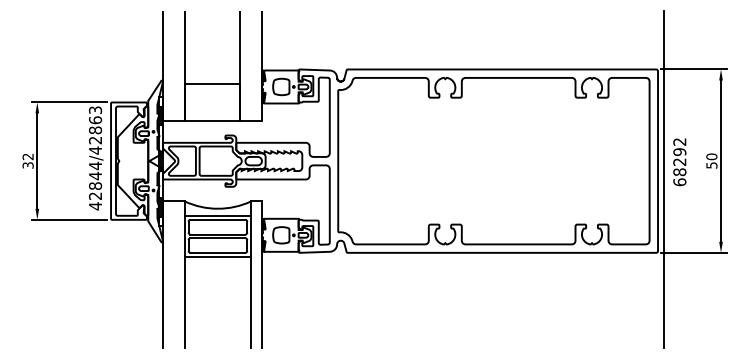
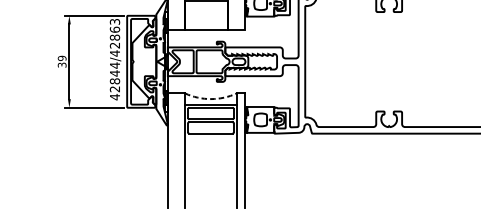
text: (27, 156) -> (61, 58), 32 -> 39
arc: (217, 208) -> (210, 98), solid -> dashed
line: (217, 256) -> (210, 136), removed

